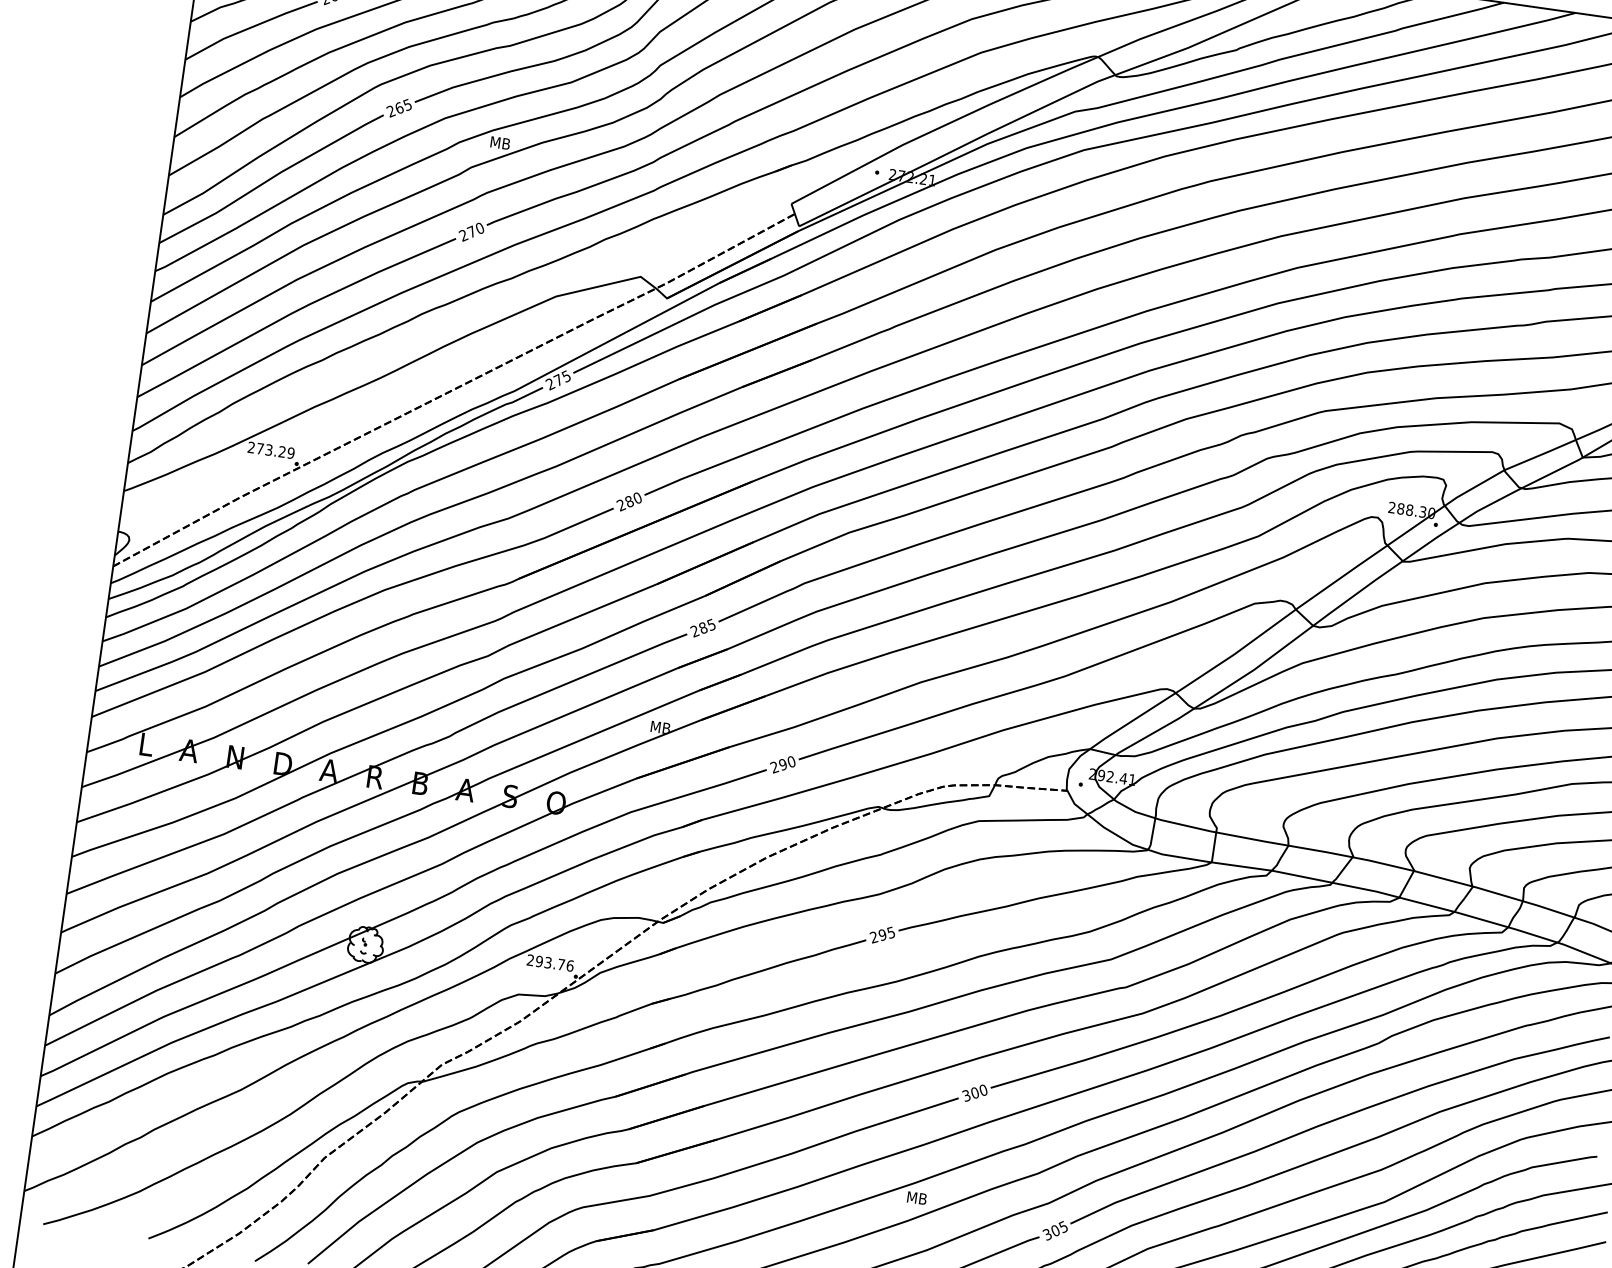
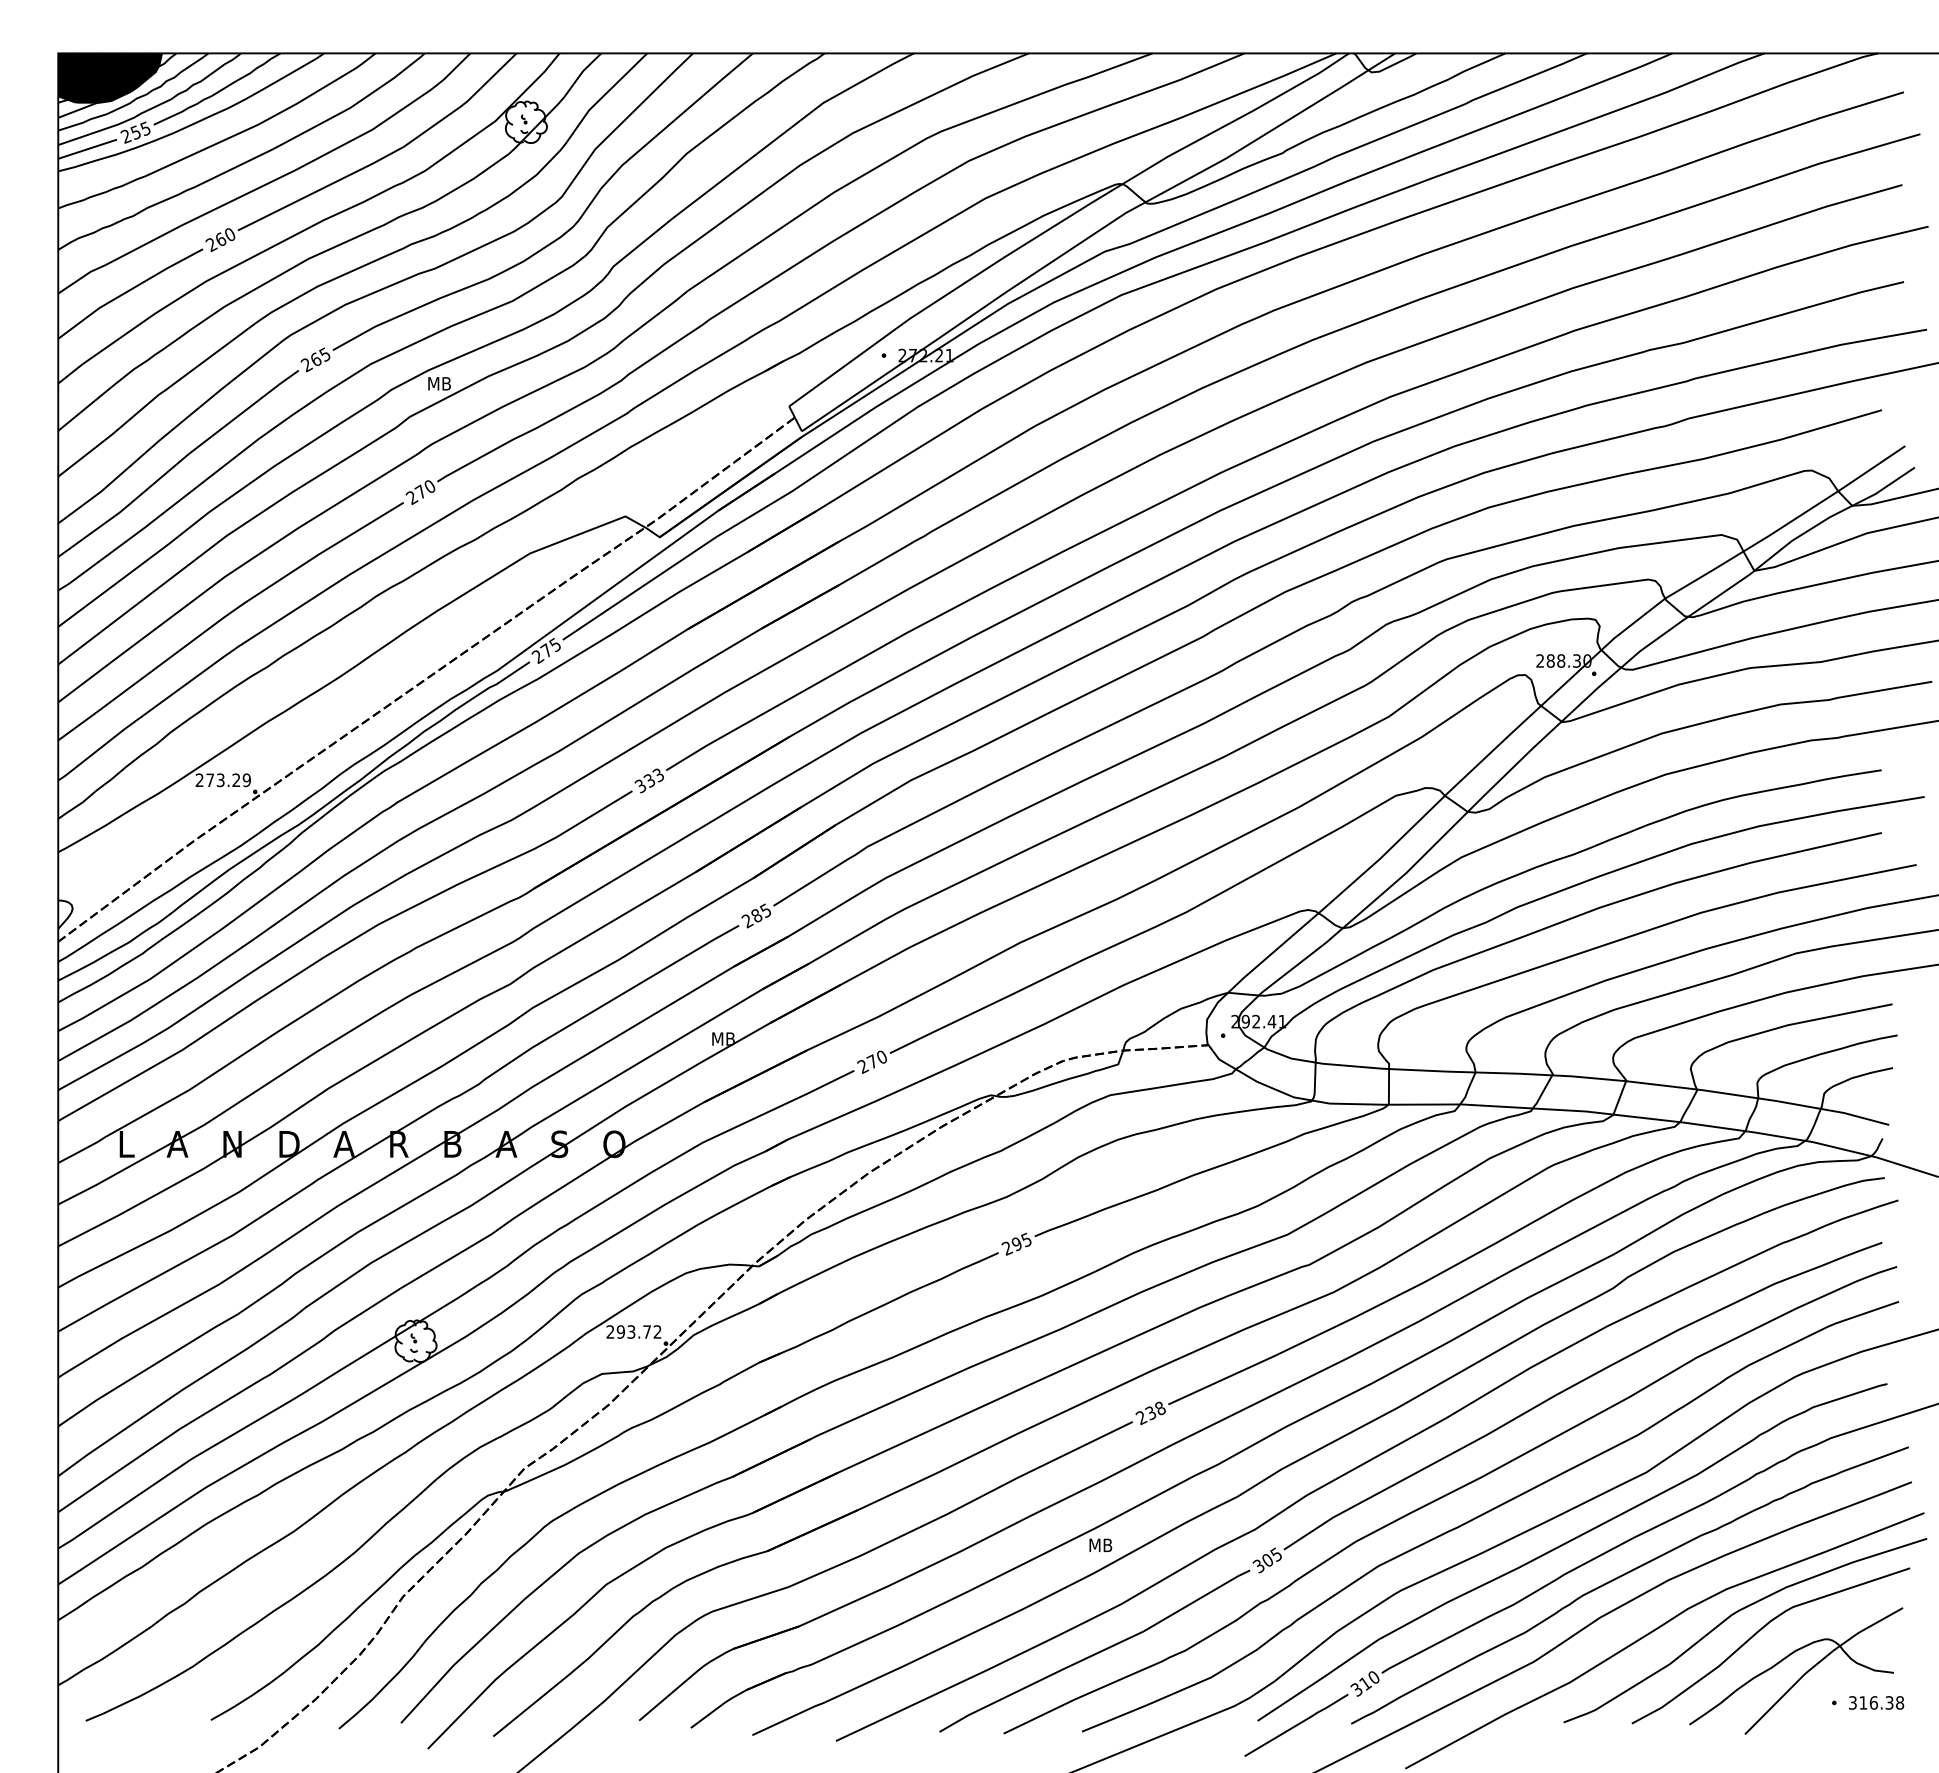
text: (628, 501) -> (648, 780), 280 -> 333
text: (782, 764) -> (871, 1061), 290 -> 270
text: (570, 965) -> (657, 1331), 293.76 -> 293.72
text: (974, 1093) -> (1150, 1413), 300 -> 238

